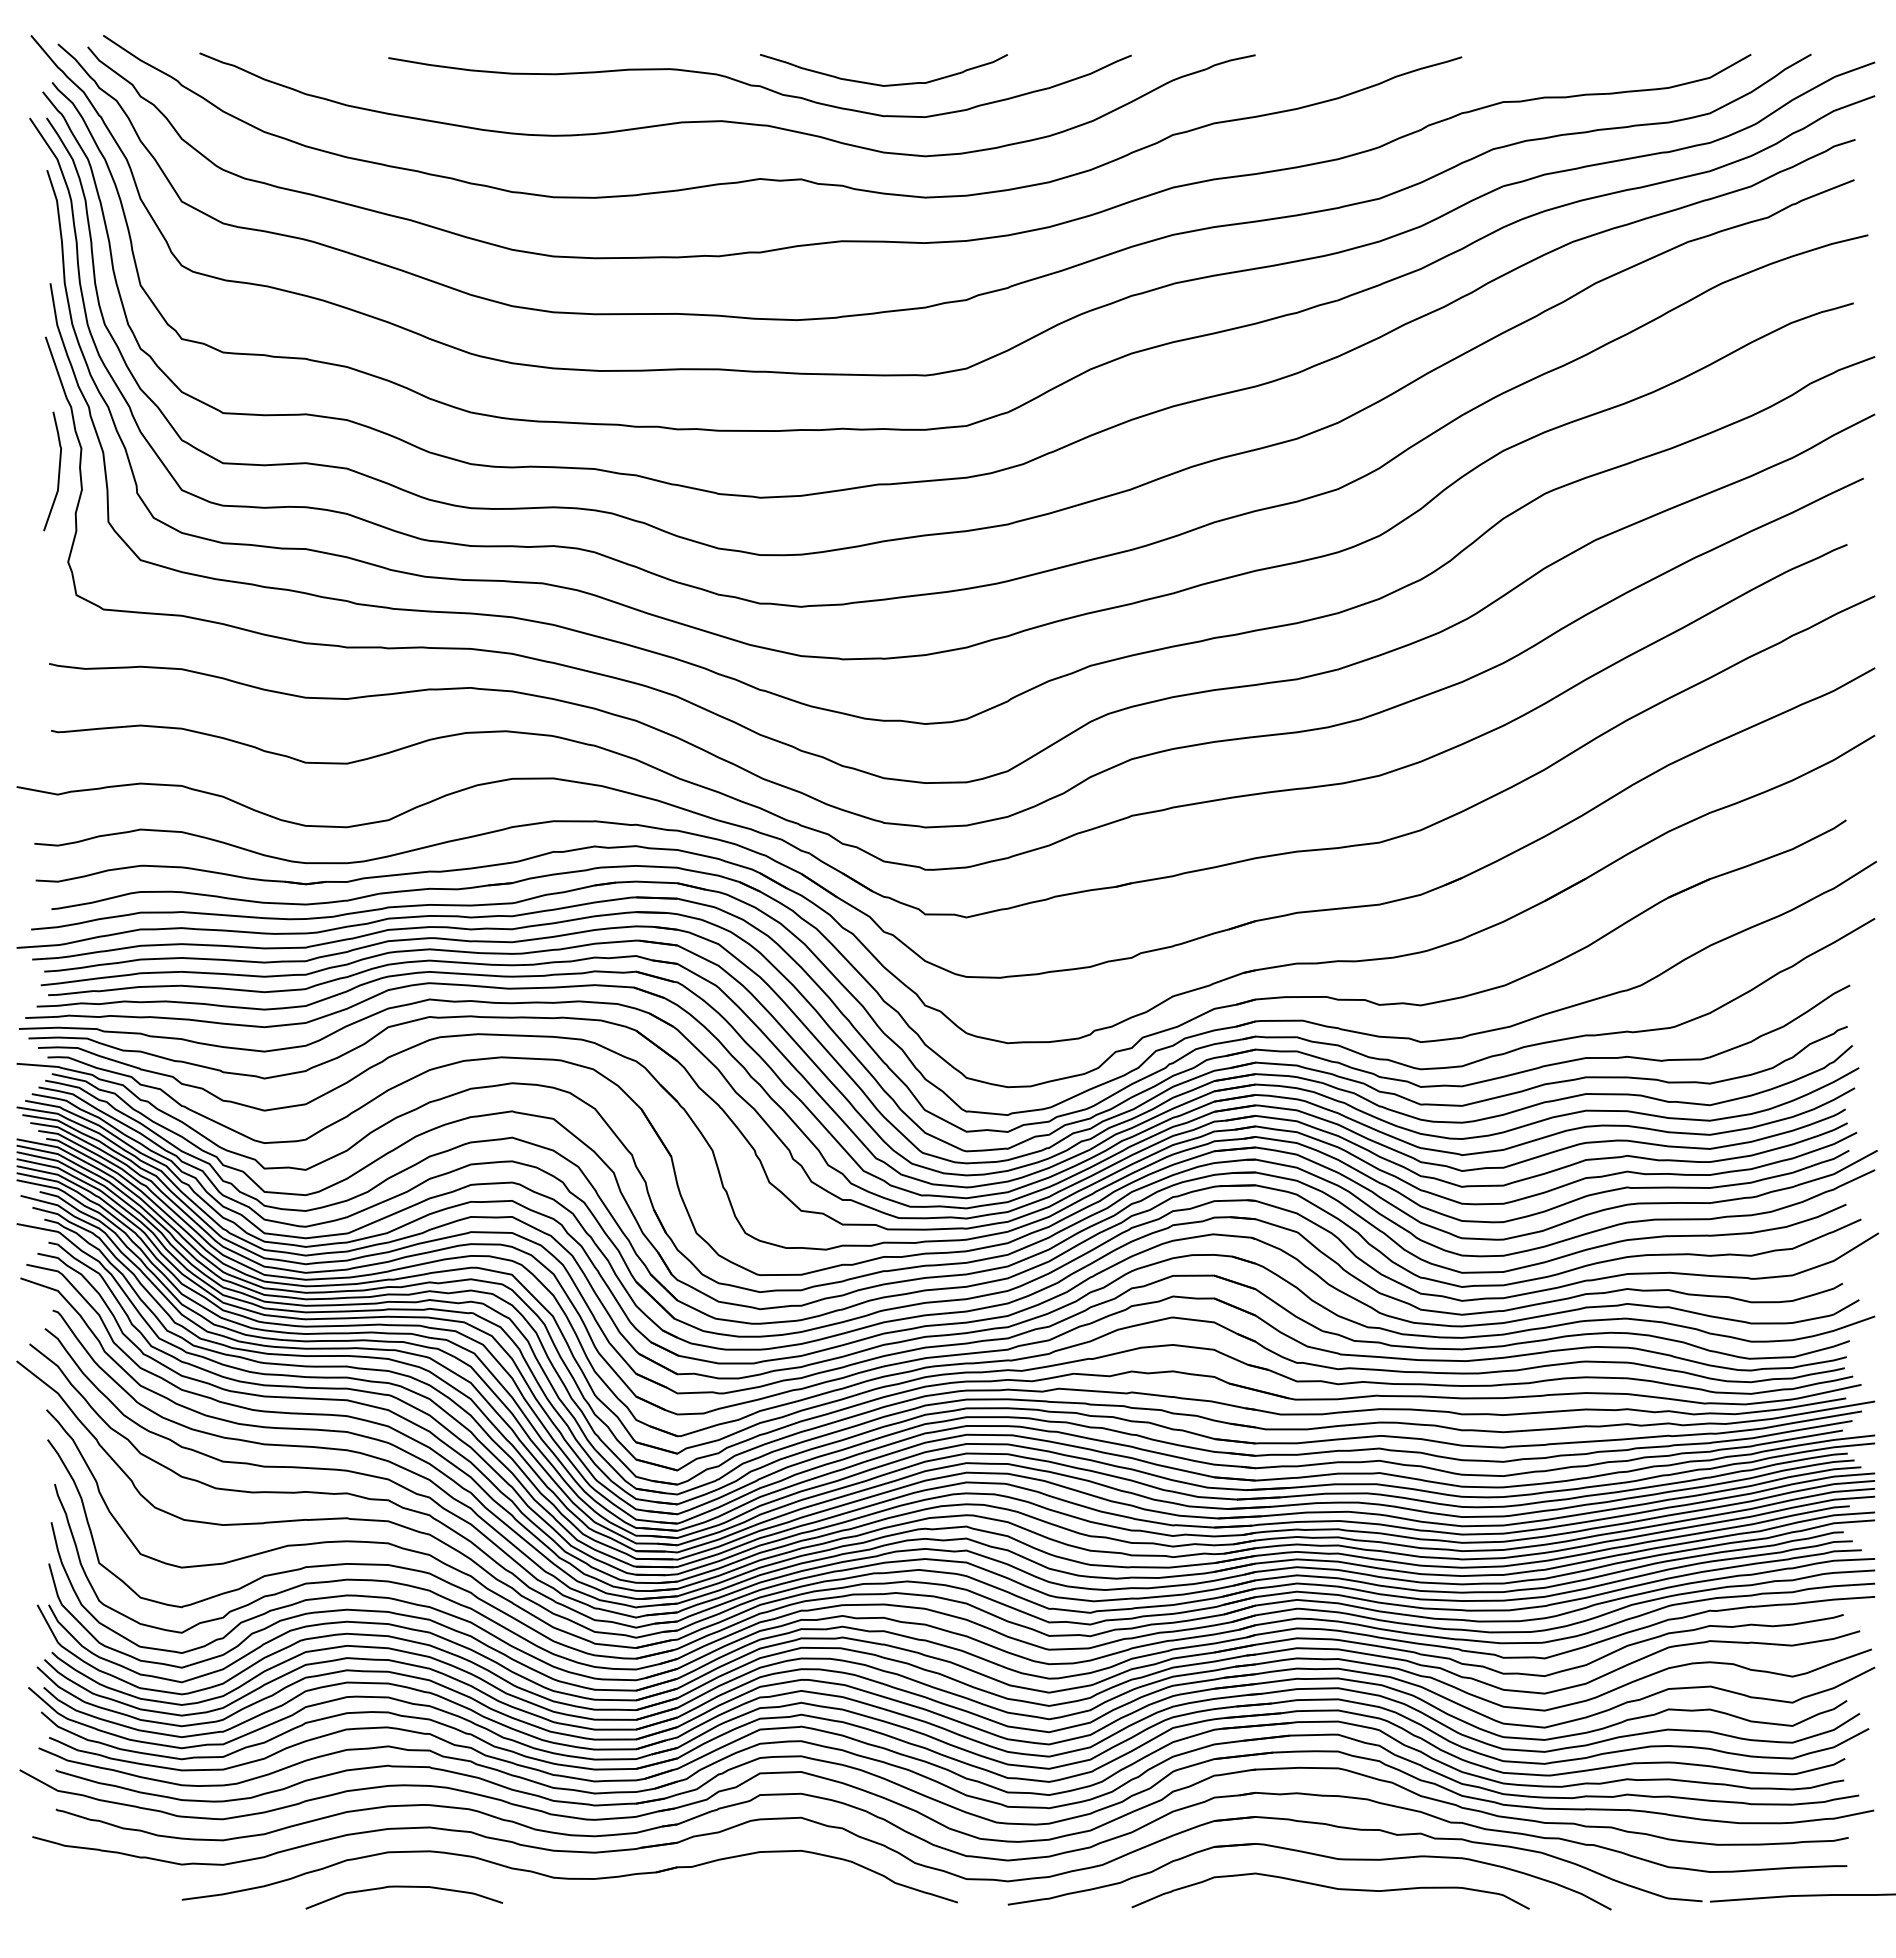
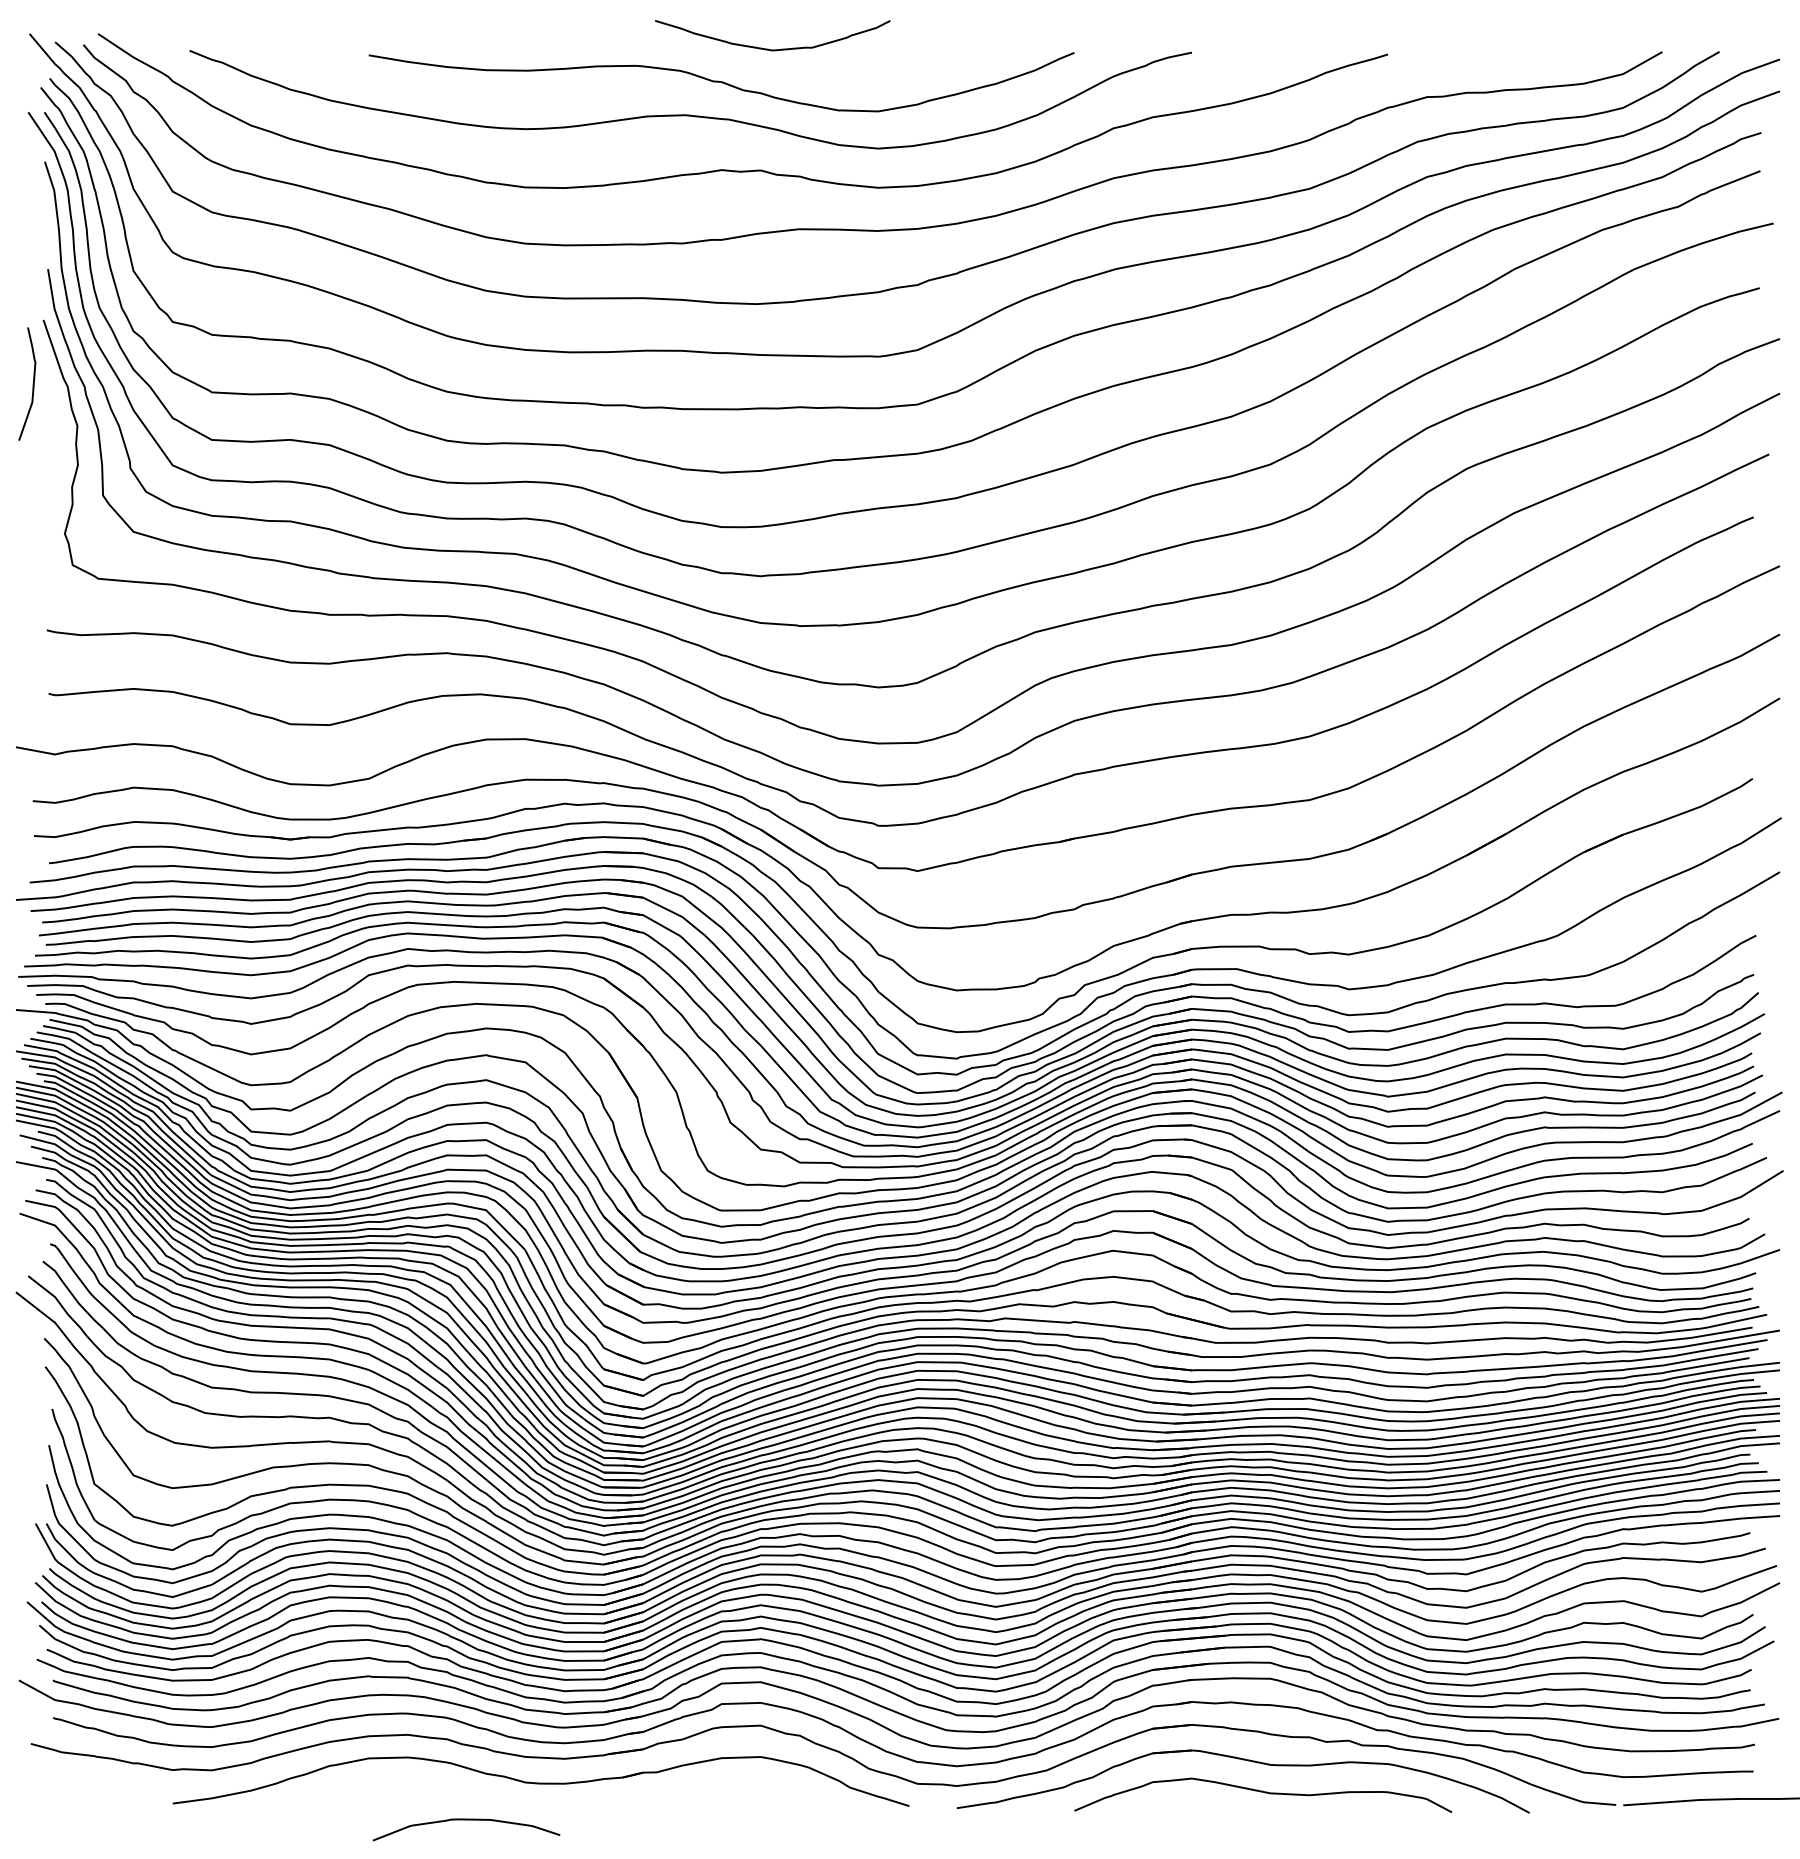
curve: (882, 84) -> (771, 49), moved
curve: (58, 471) -> (32, 384), moved
curve: (404, 1887) -> (466, 1820), moved

